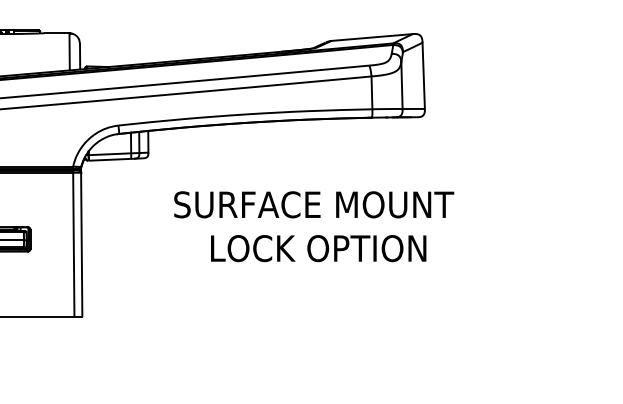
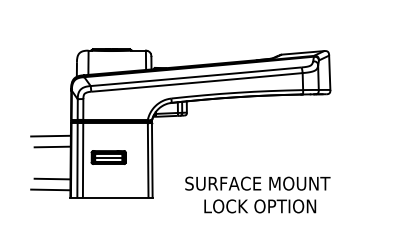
text: (313, 225) -> (257, 194), moved

